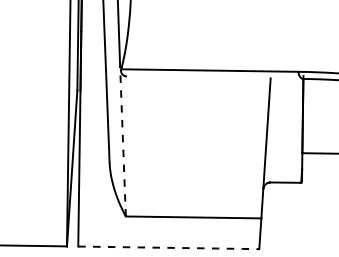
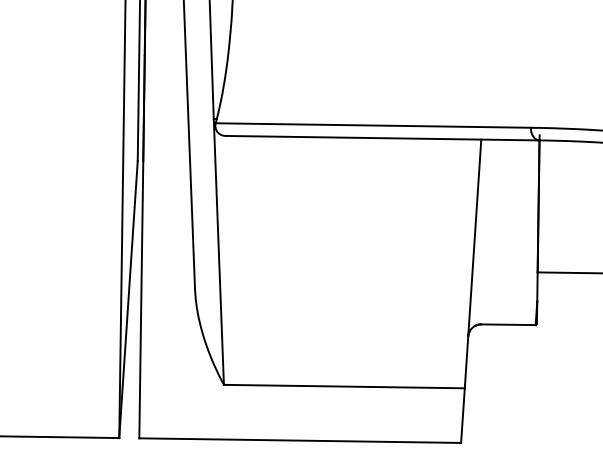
line: (214, 77) -> (381, 137), added
line: (123, 141) -> (219, 251), dashed -> solid
line: (168, 247) -> (299, 440), dashed -> solid

